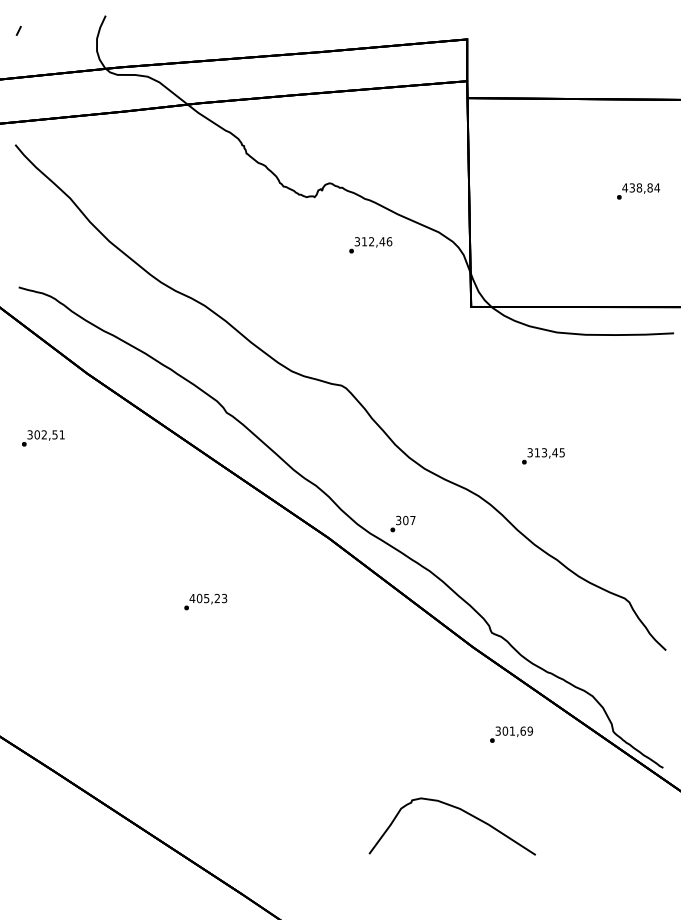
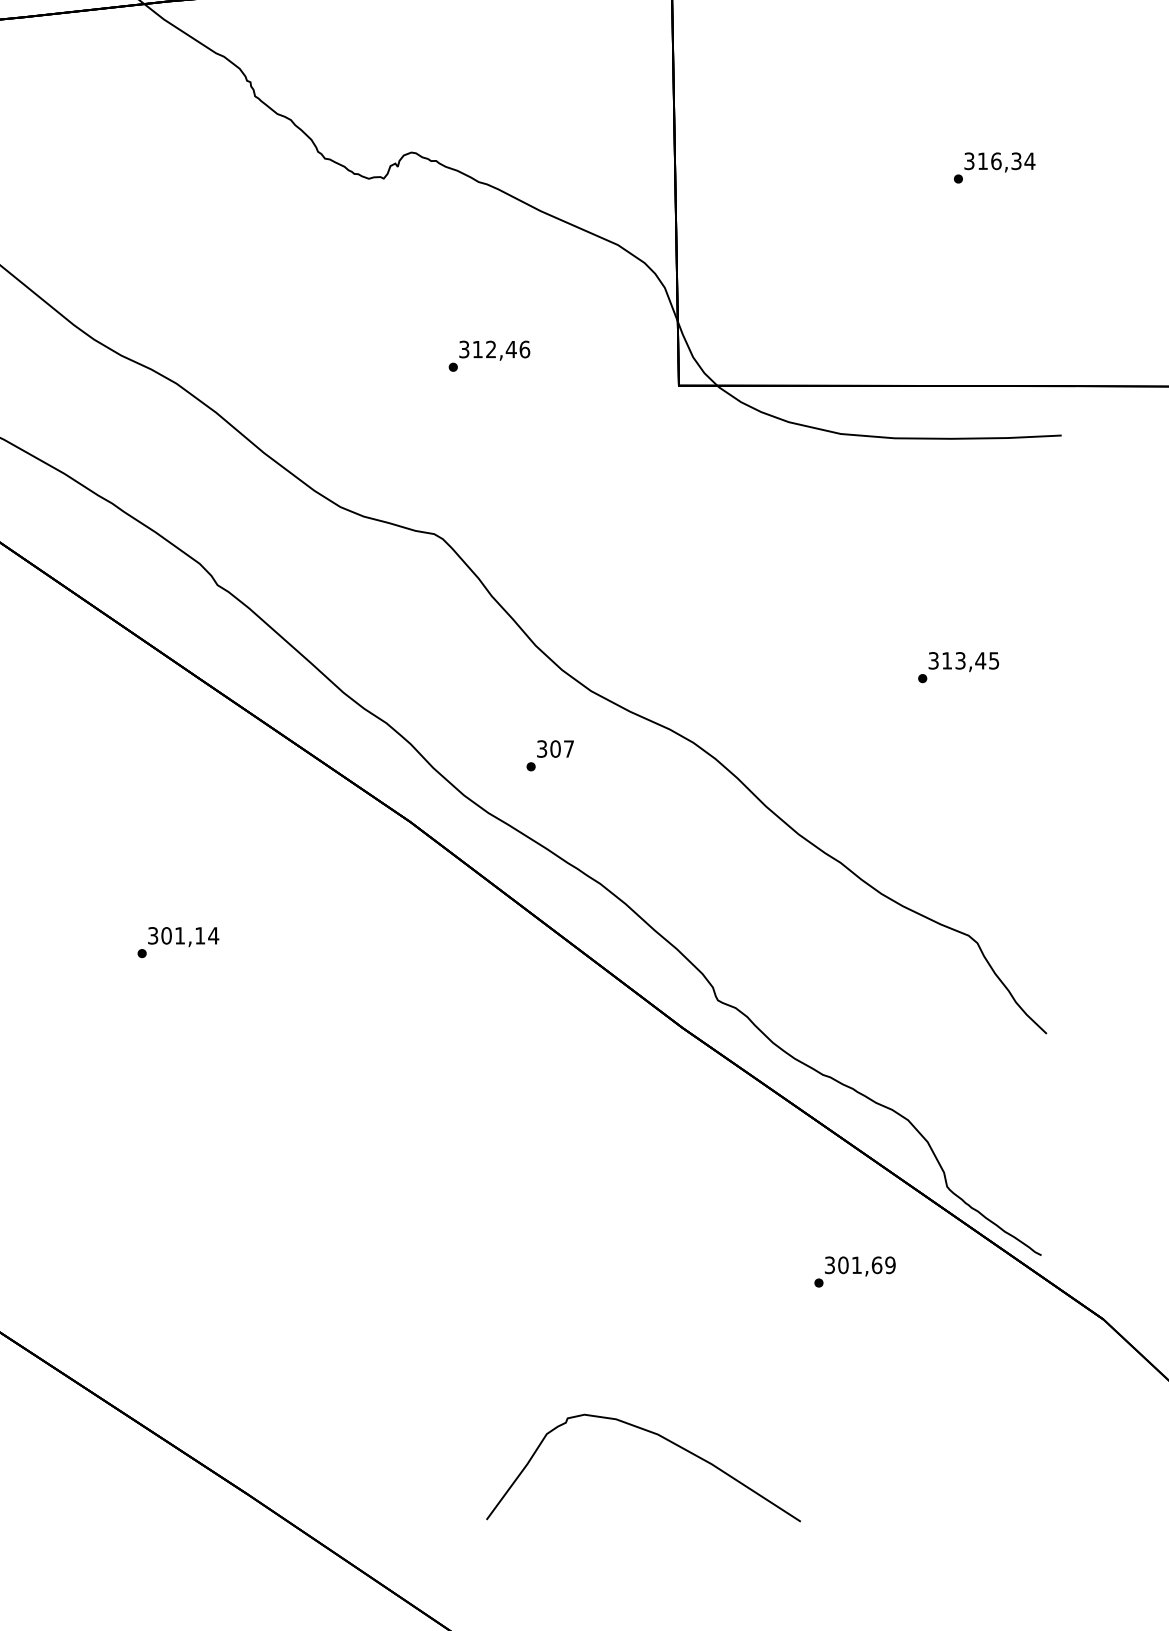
text: (637, 187) -> (992, 160), 438,84 -> 316,34
text: (370, 245) -> (489, 356), moved
text: (543, 456) -> (958, 667), moved
text: (402, 523) -> (549, 754), moved
text: (208, 598) -> (183, 935), 405,23 -> 301,14
text: (511, 734) -> (854, 1271), moved
part: (460, 810) -> (658, 1437), moved

